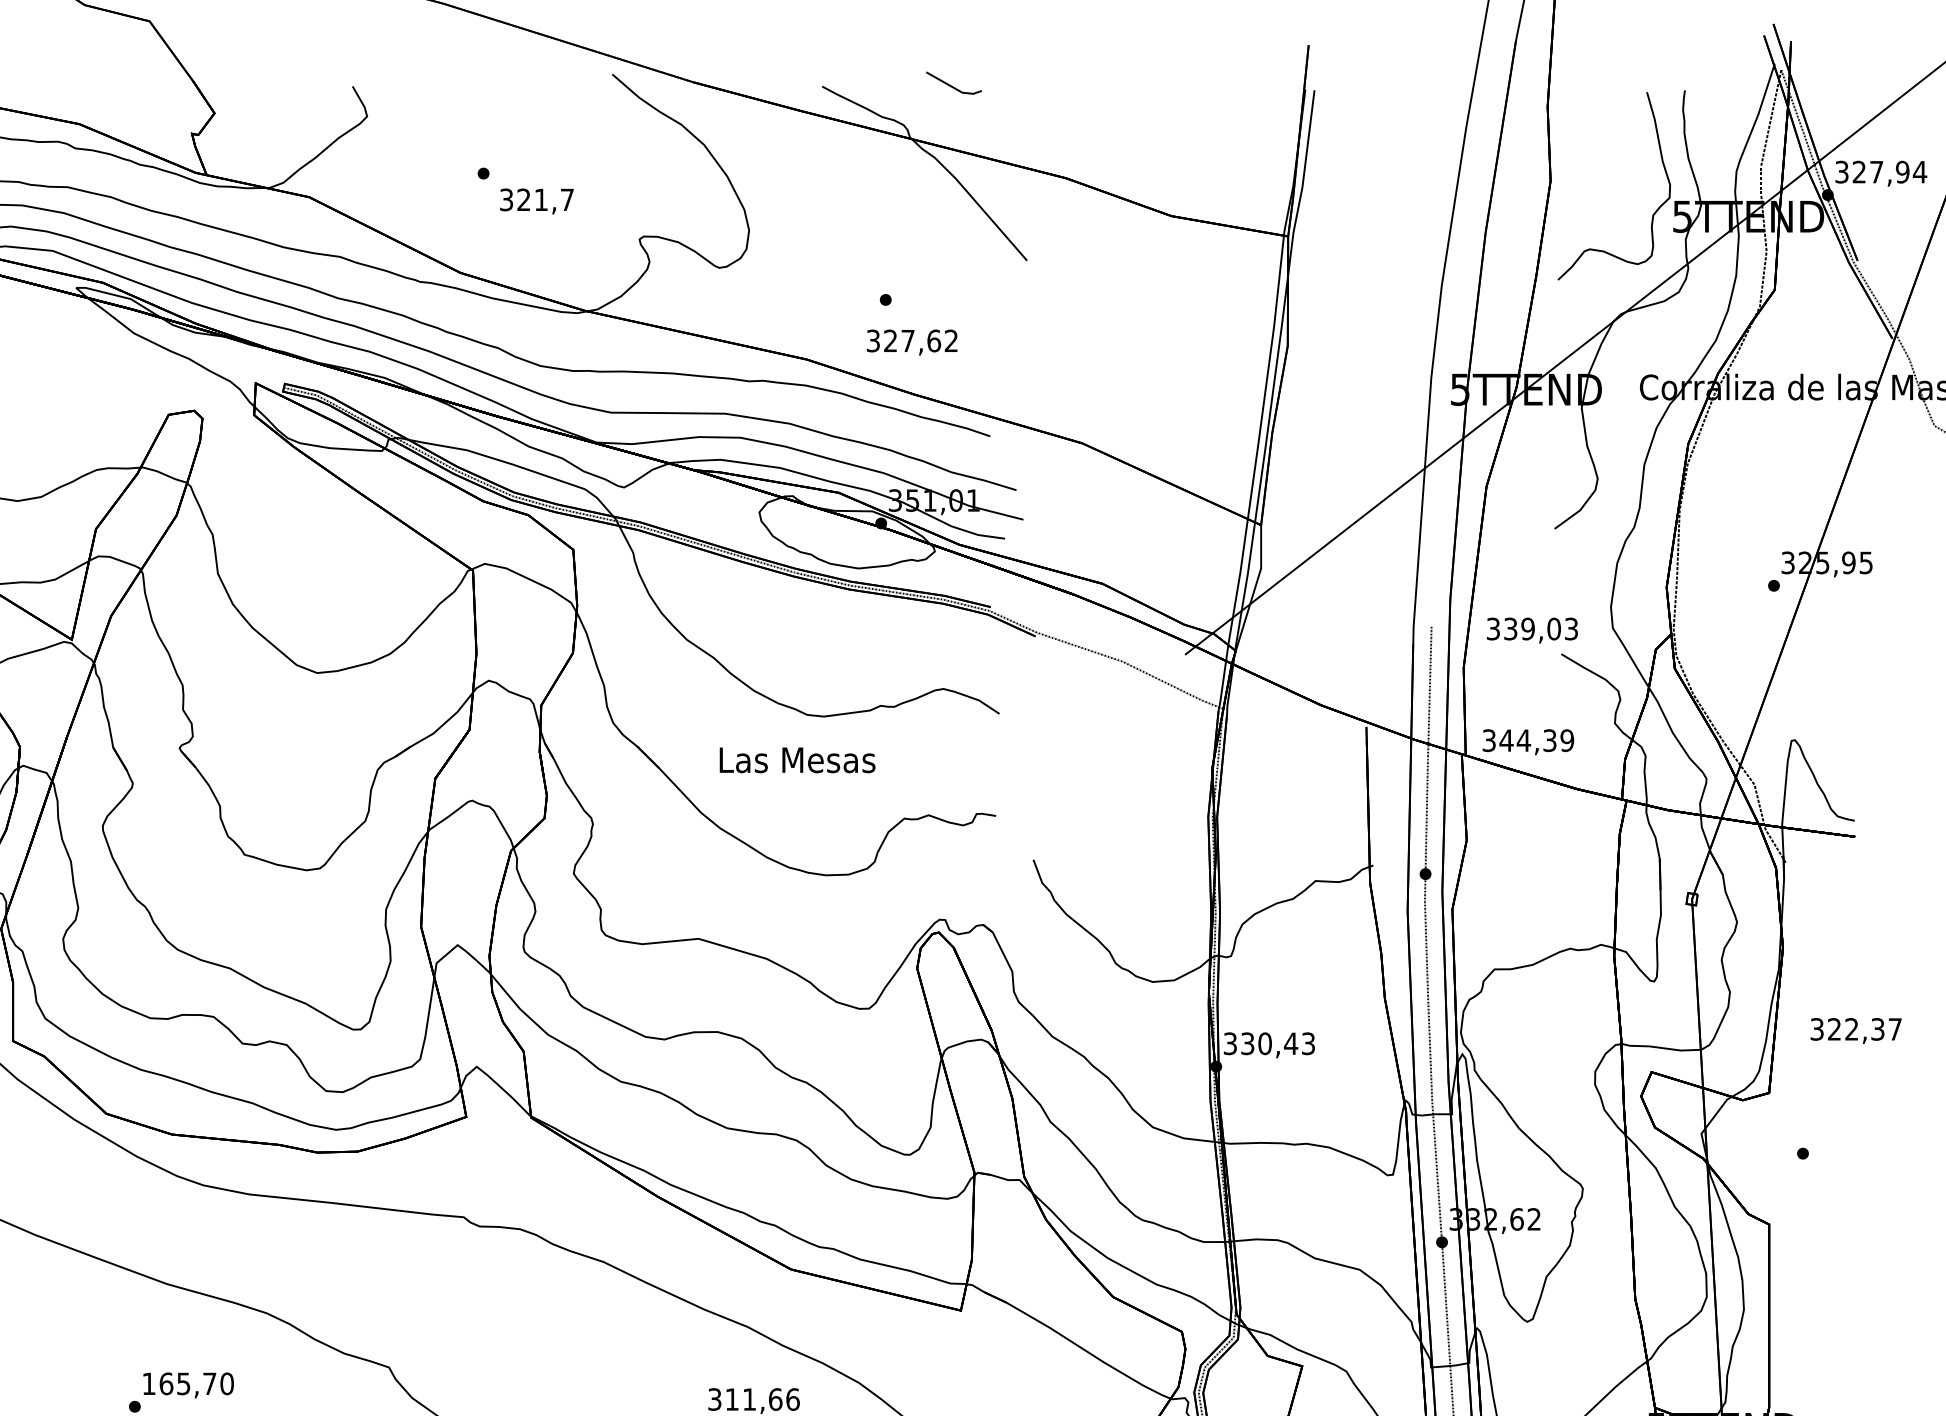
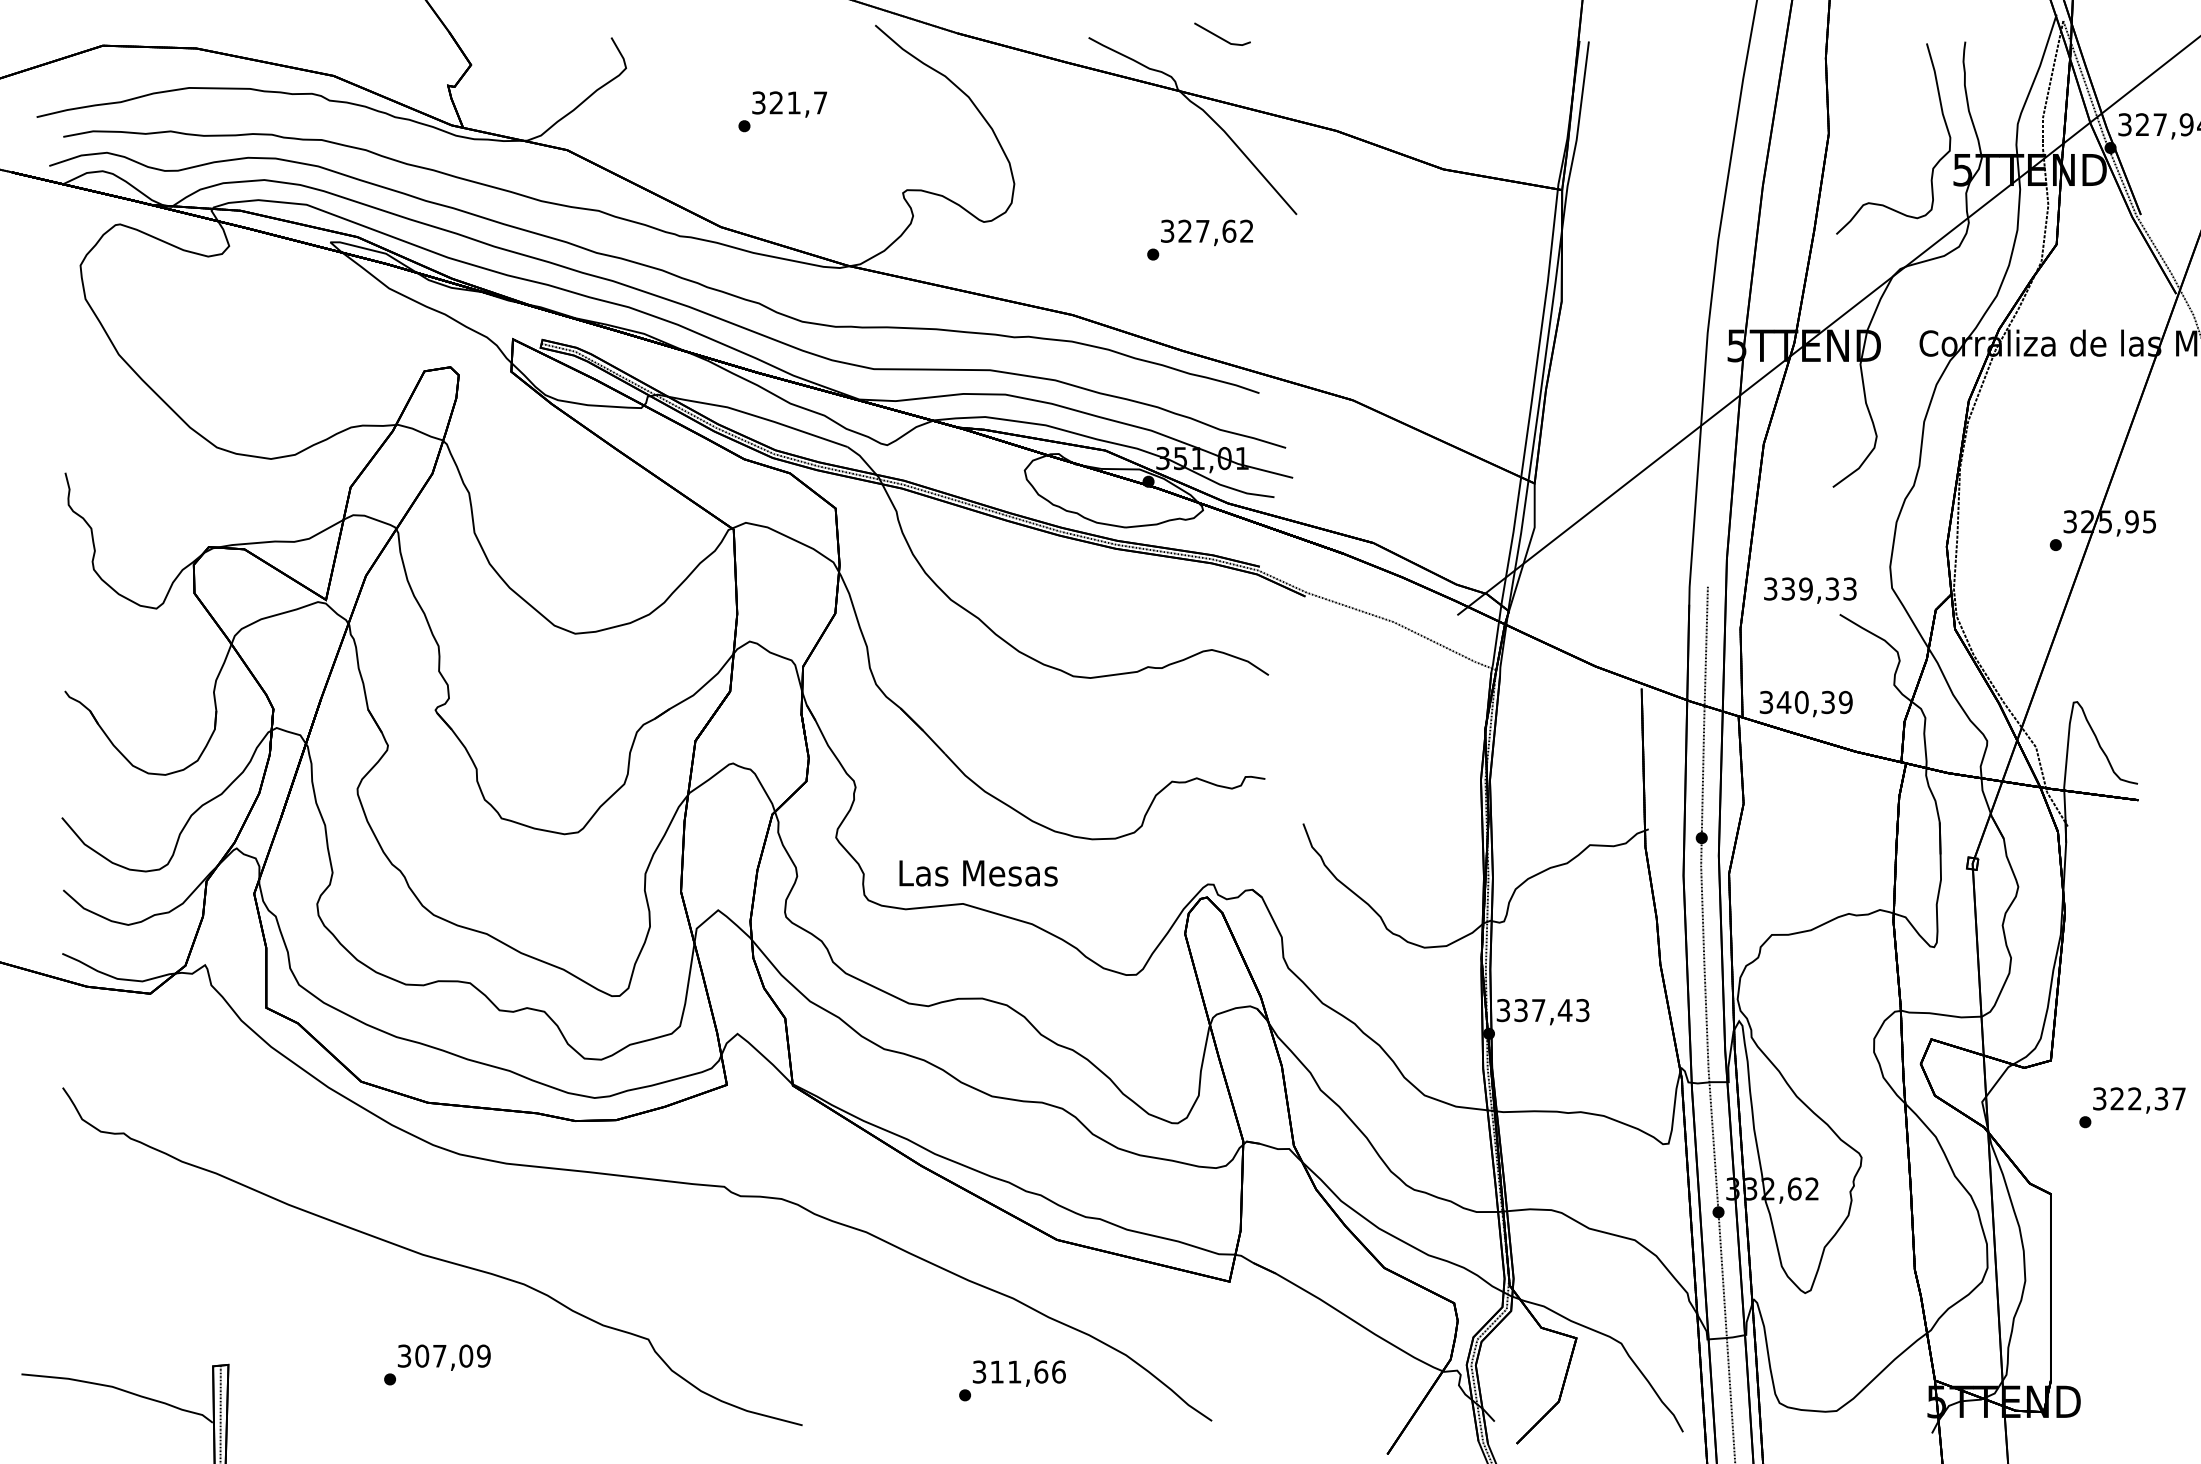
text: (536, 201) -> (789, 104), moved
text: (911, 342) -> (1206, 232), moved
text: (1554, 628) -> (1832, 588), 339,03 -> 339,33
text: (1523, 740) -> (1801, 702), 344,39 -> 340,39
text: (797, 760) -> (978, 873), moved
text: (1856, 1030) -> (2139, 1100), moved
text: (1264, 1043) -> (1538, 1010), 330,43 -> 337,43
text: (187, 1383) -> (443, 1355), 165,70 -> 307,09

